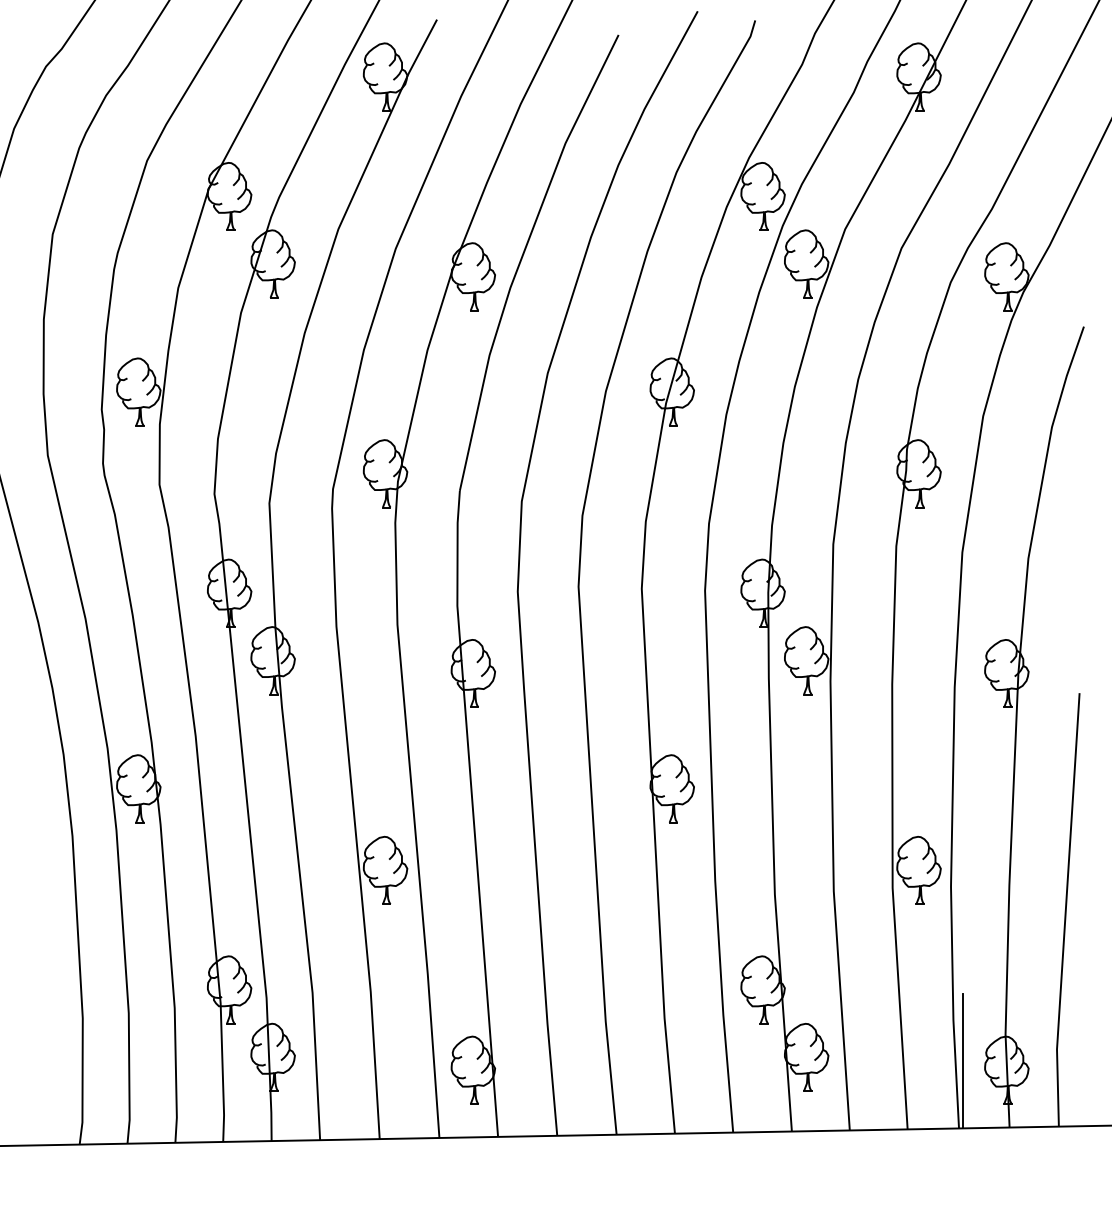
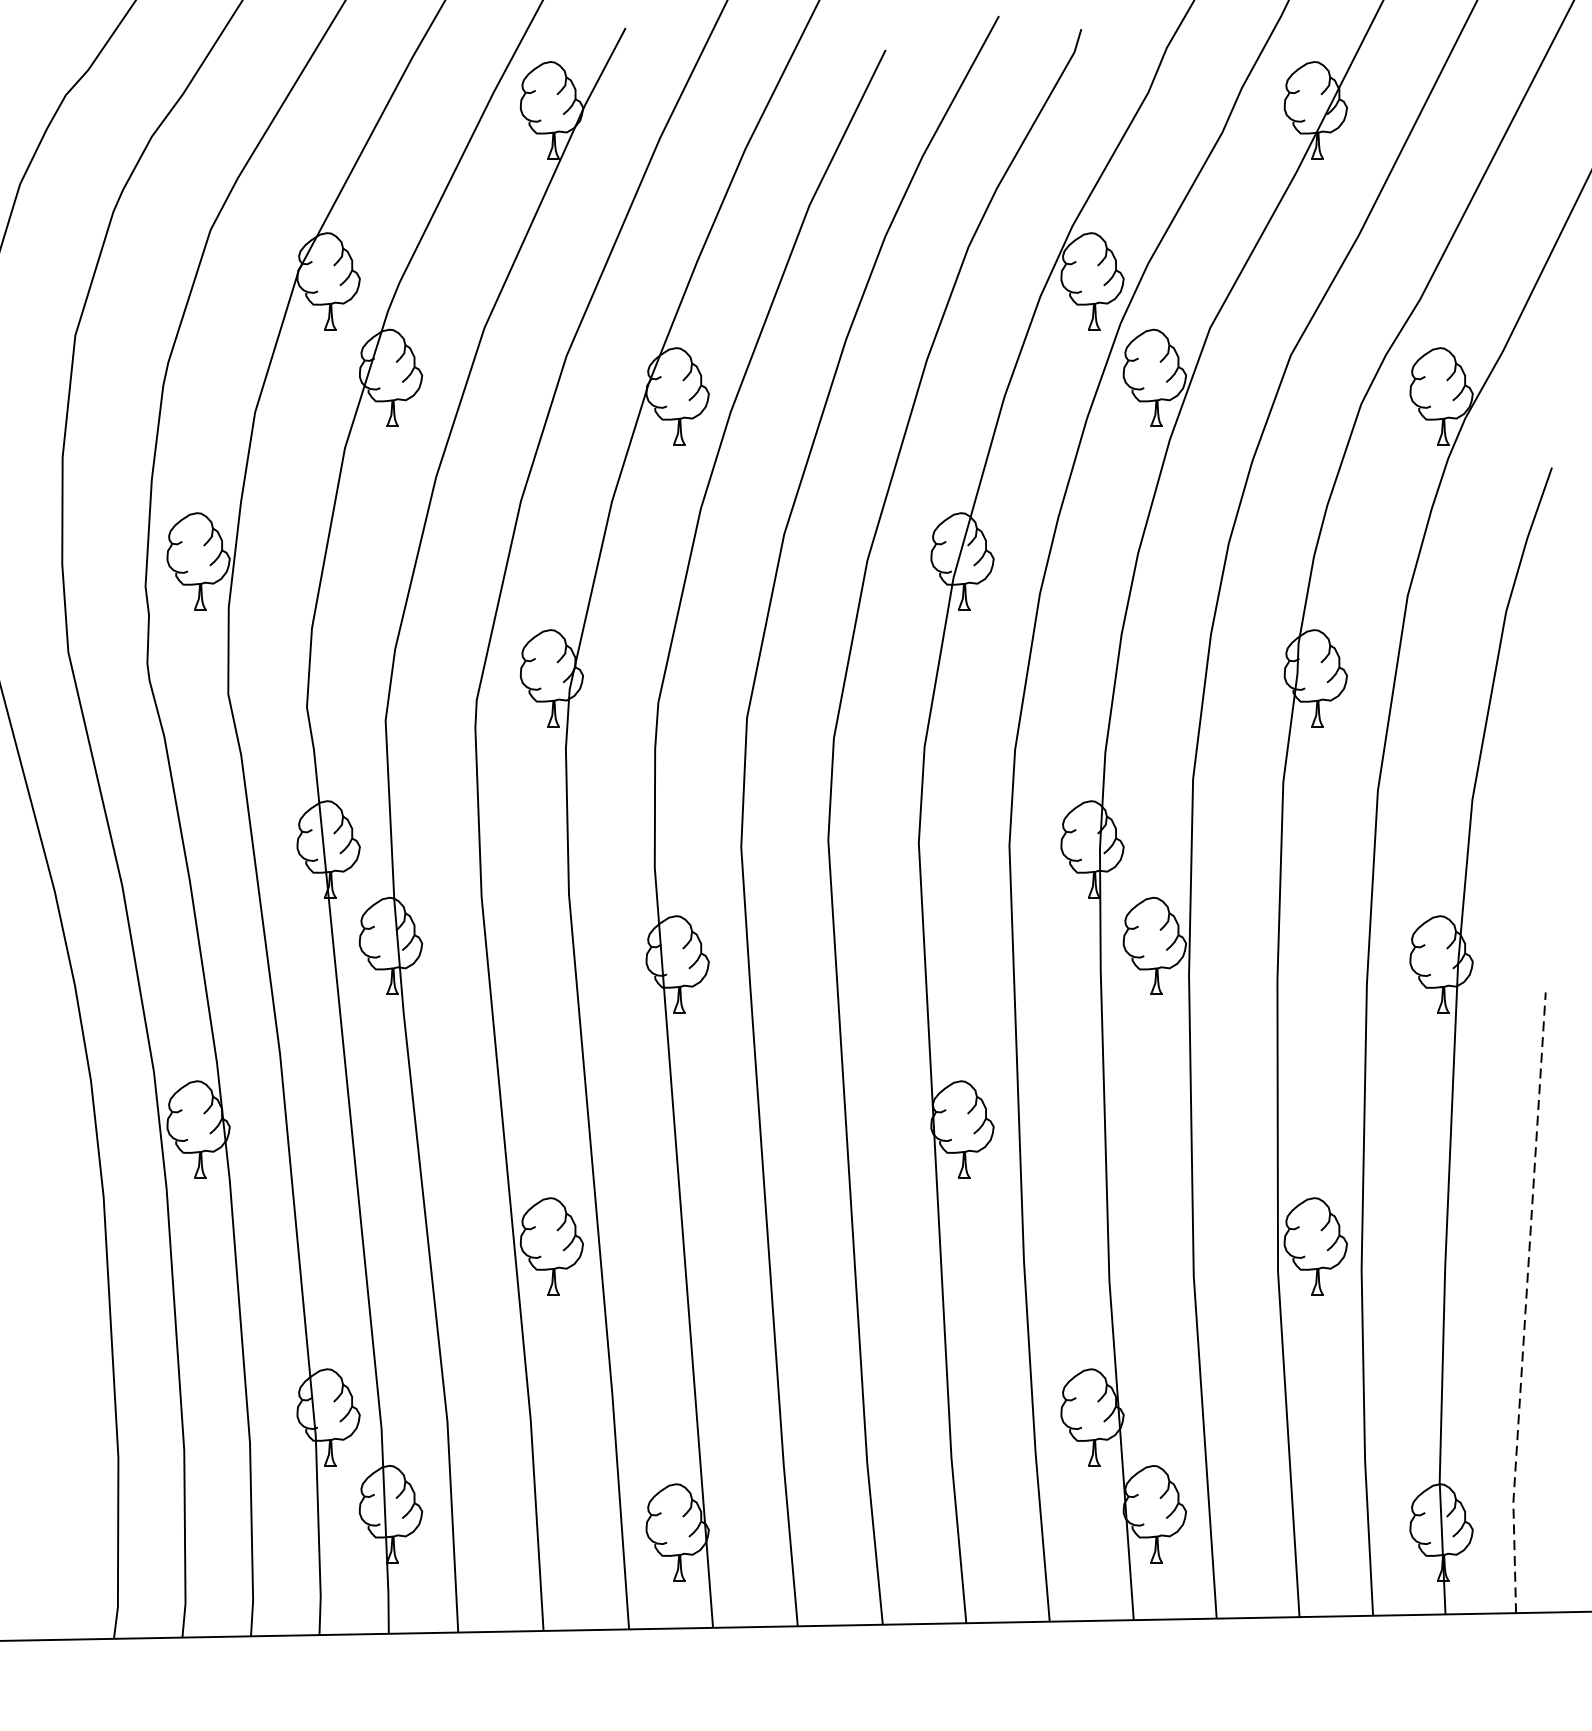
line: (1065, 910) -> (1525, 1303), solid -> dashed
line: (963, 1060) -> (1379, 1518), removed

